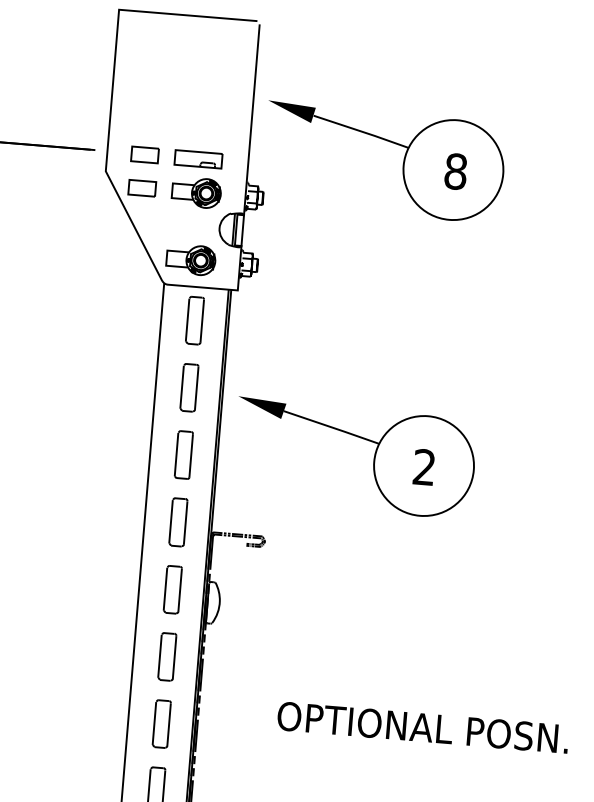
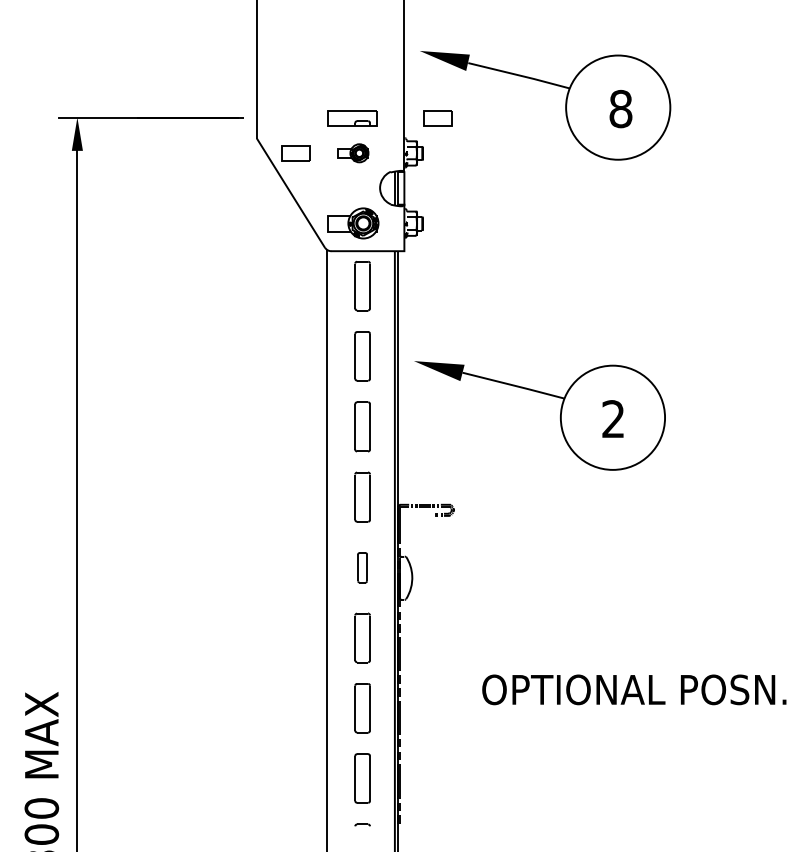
part: (144, 155) -> (437, 118), moved
part: (196, 193) -> (353, 153), size x0.6
part: (172, 589) -> (362, 567), size x0.6

